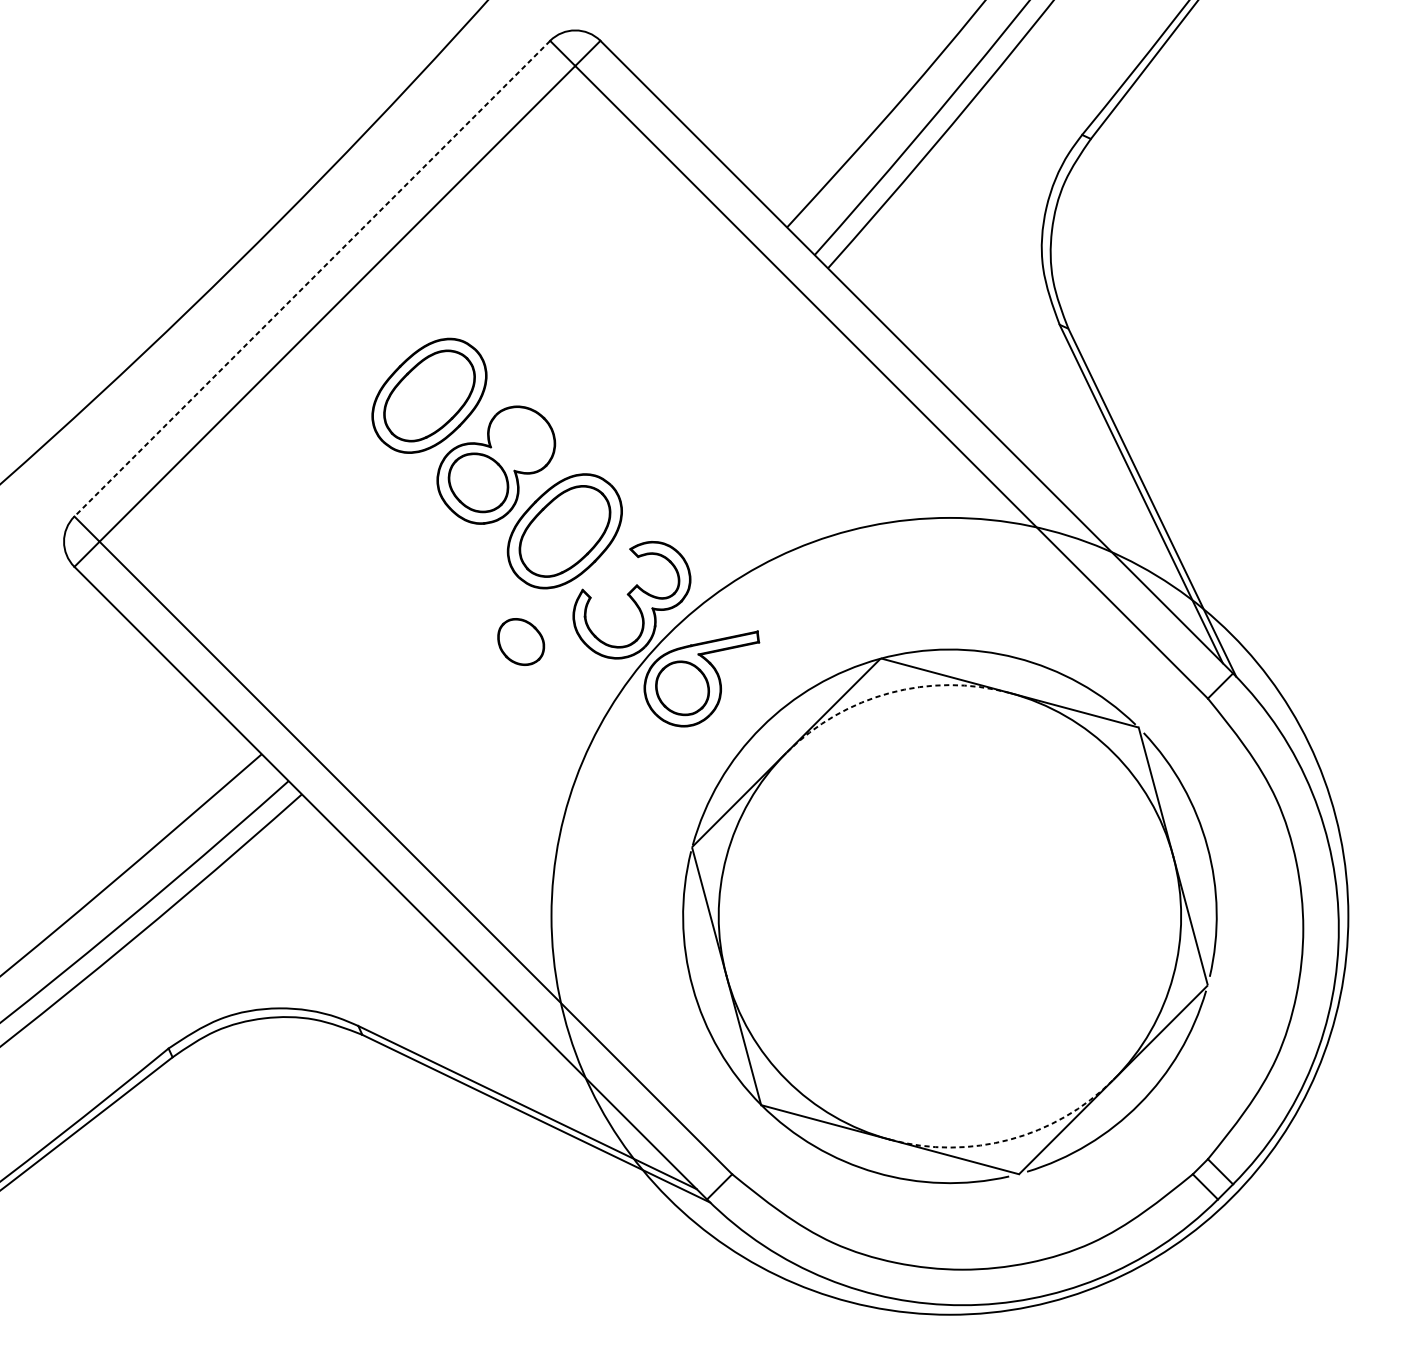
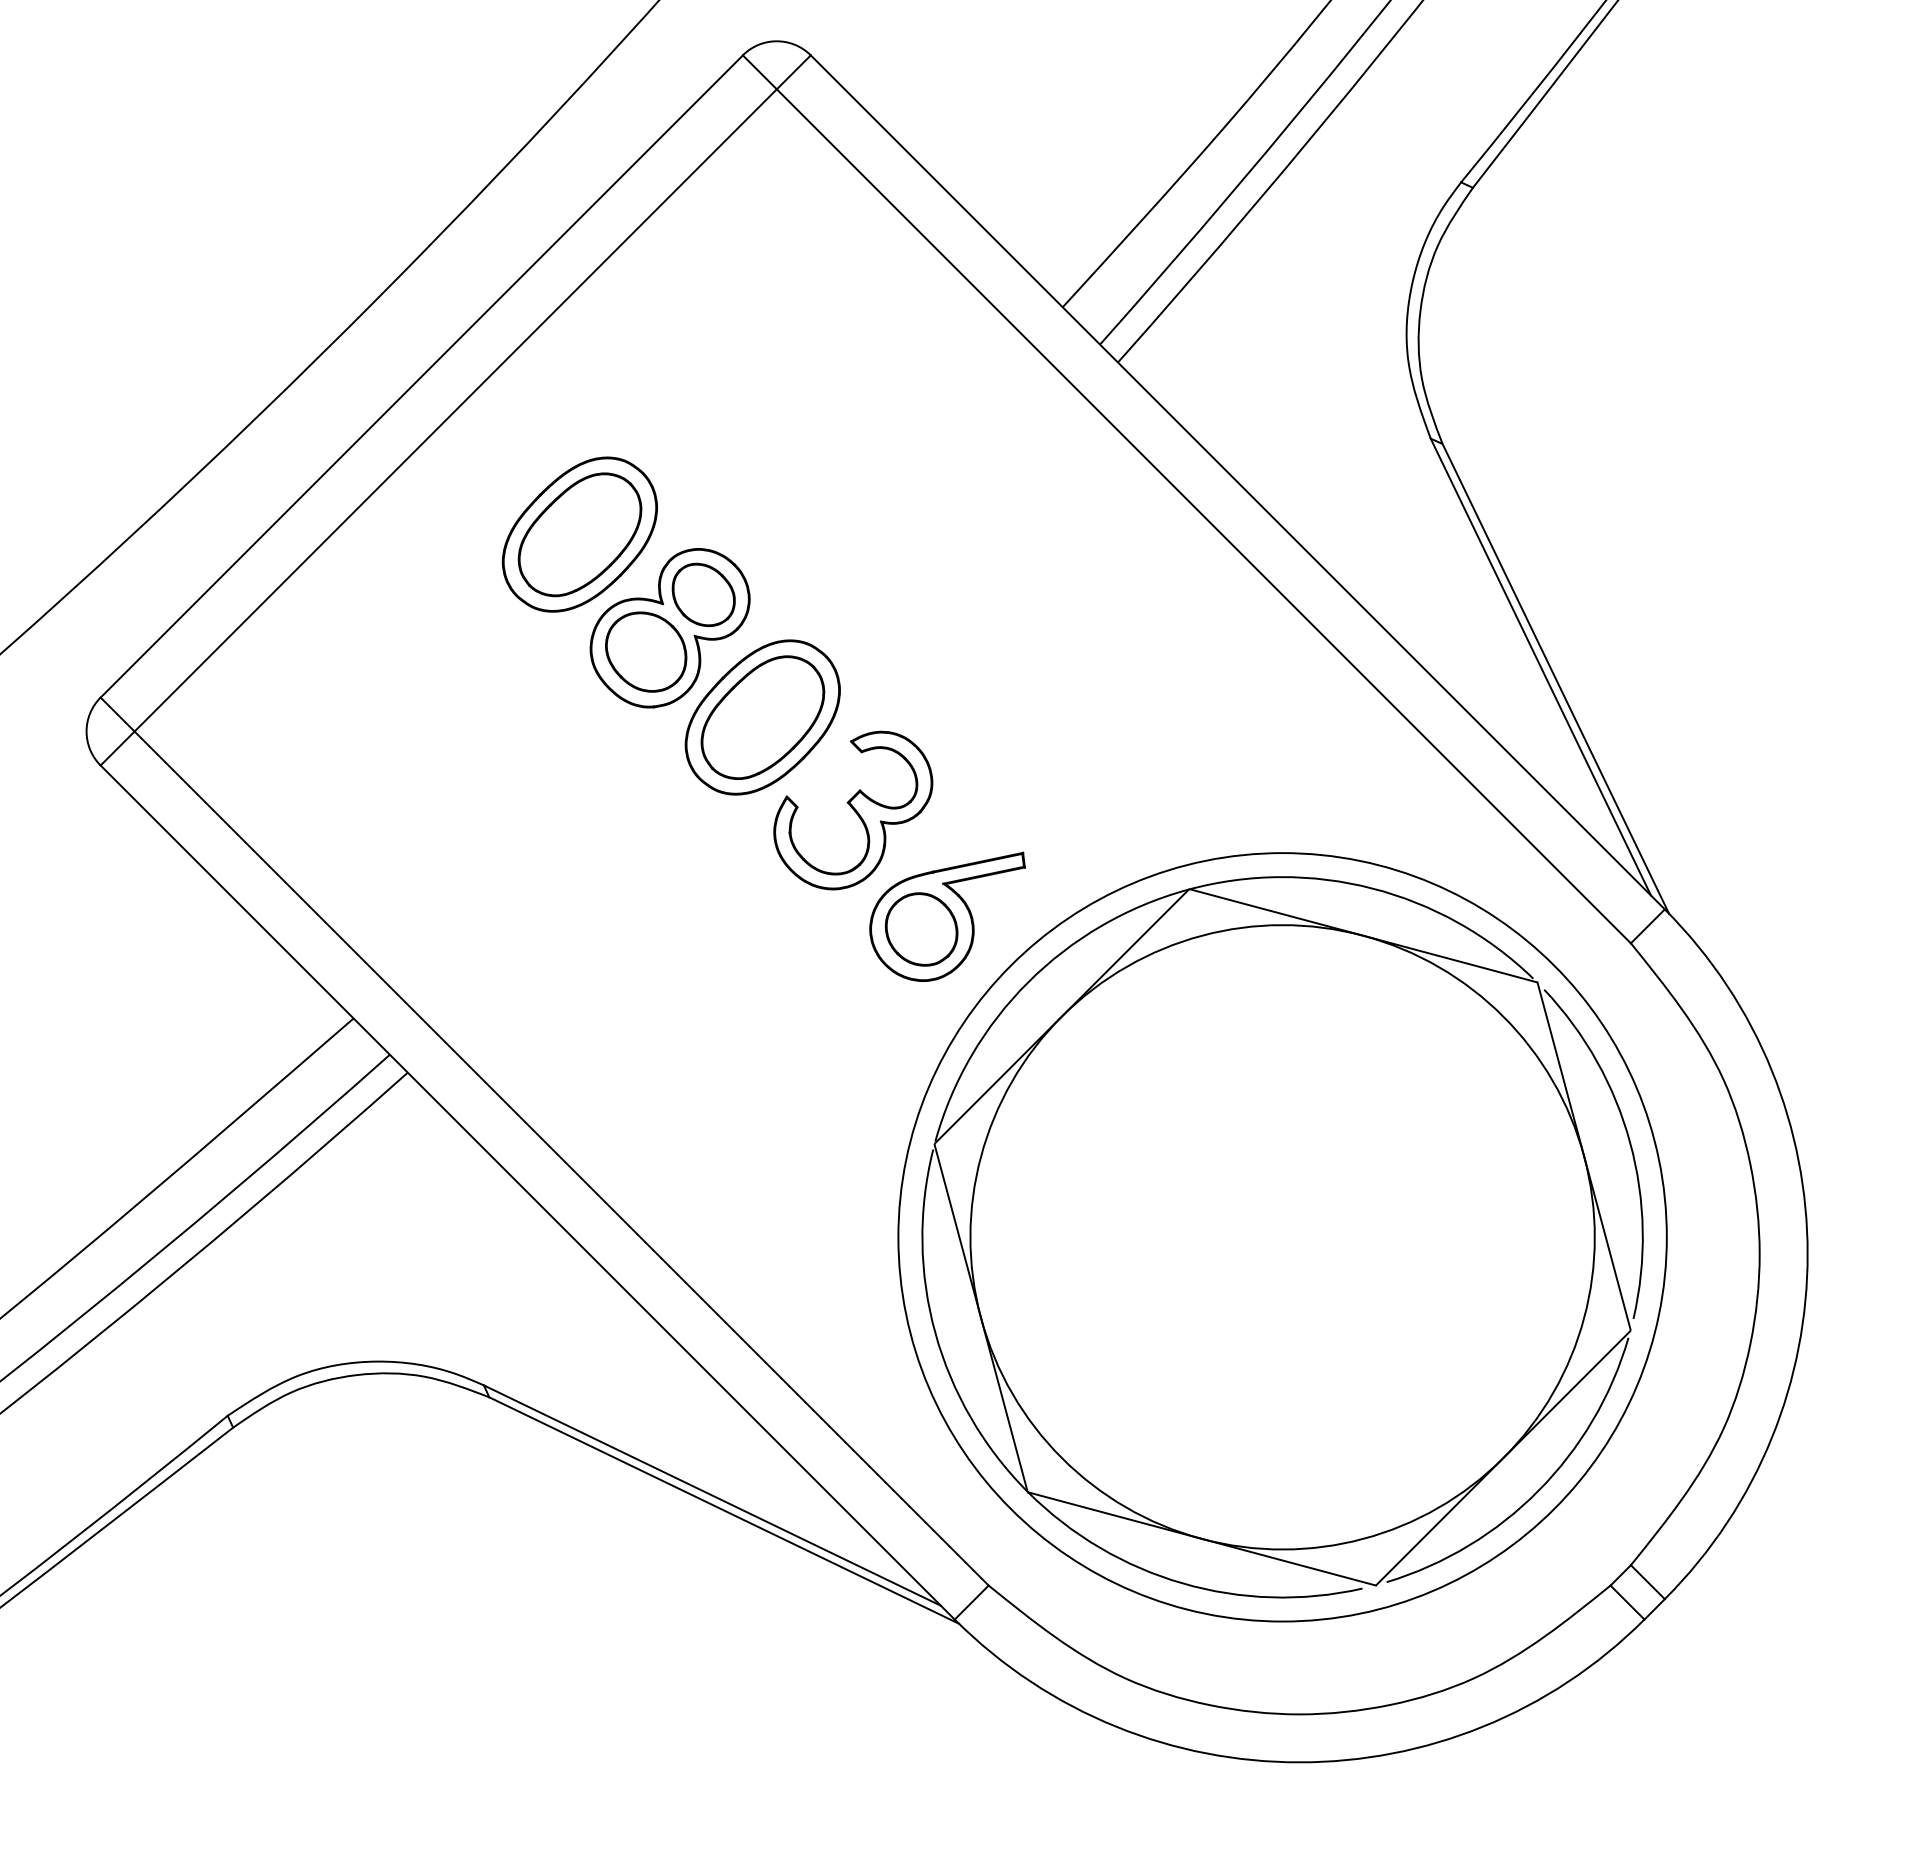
line: (312, 278) -> (421, 376), dashed -> solid
part: (520, 641) -> (703, 594), moved
arc: (889, 692) -> (1201, 935), dashed -> solid
circle: (949, 916) -> (1282, 1237), size x0.71
arc: (1009, 1139) -> (1363, 1538), dashed -> solid

